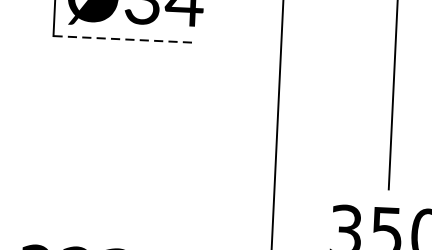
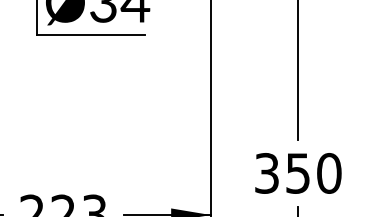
line: (124, 39) -> (90, 34), dashed -> solid

